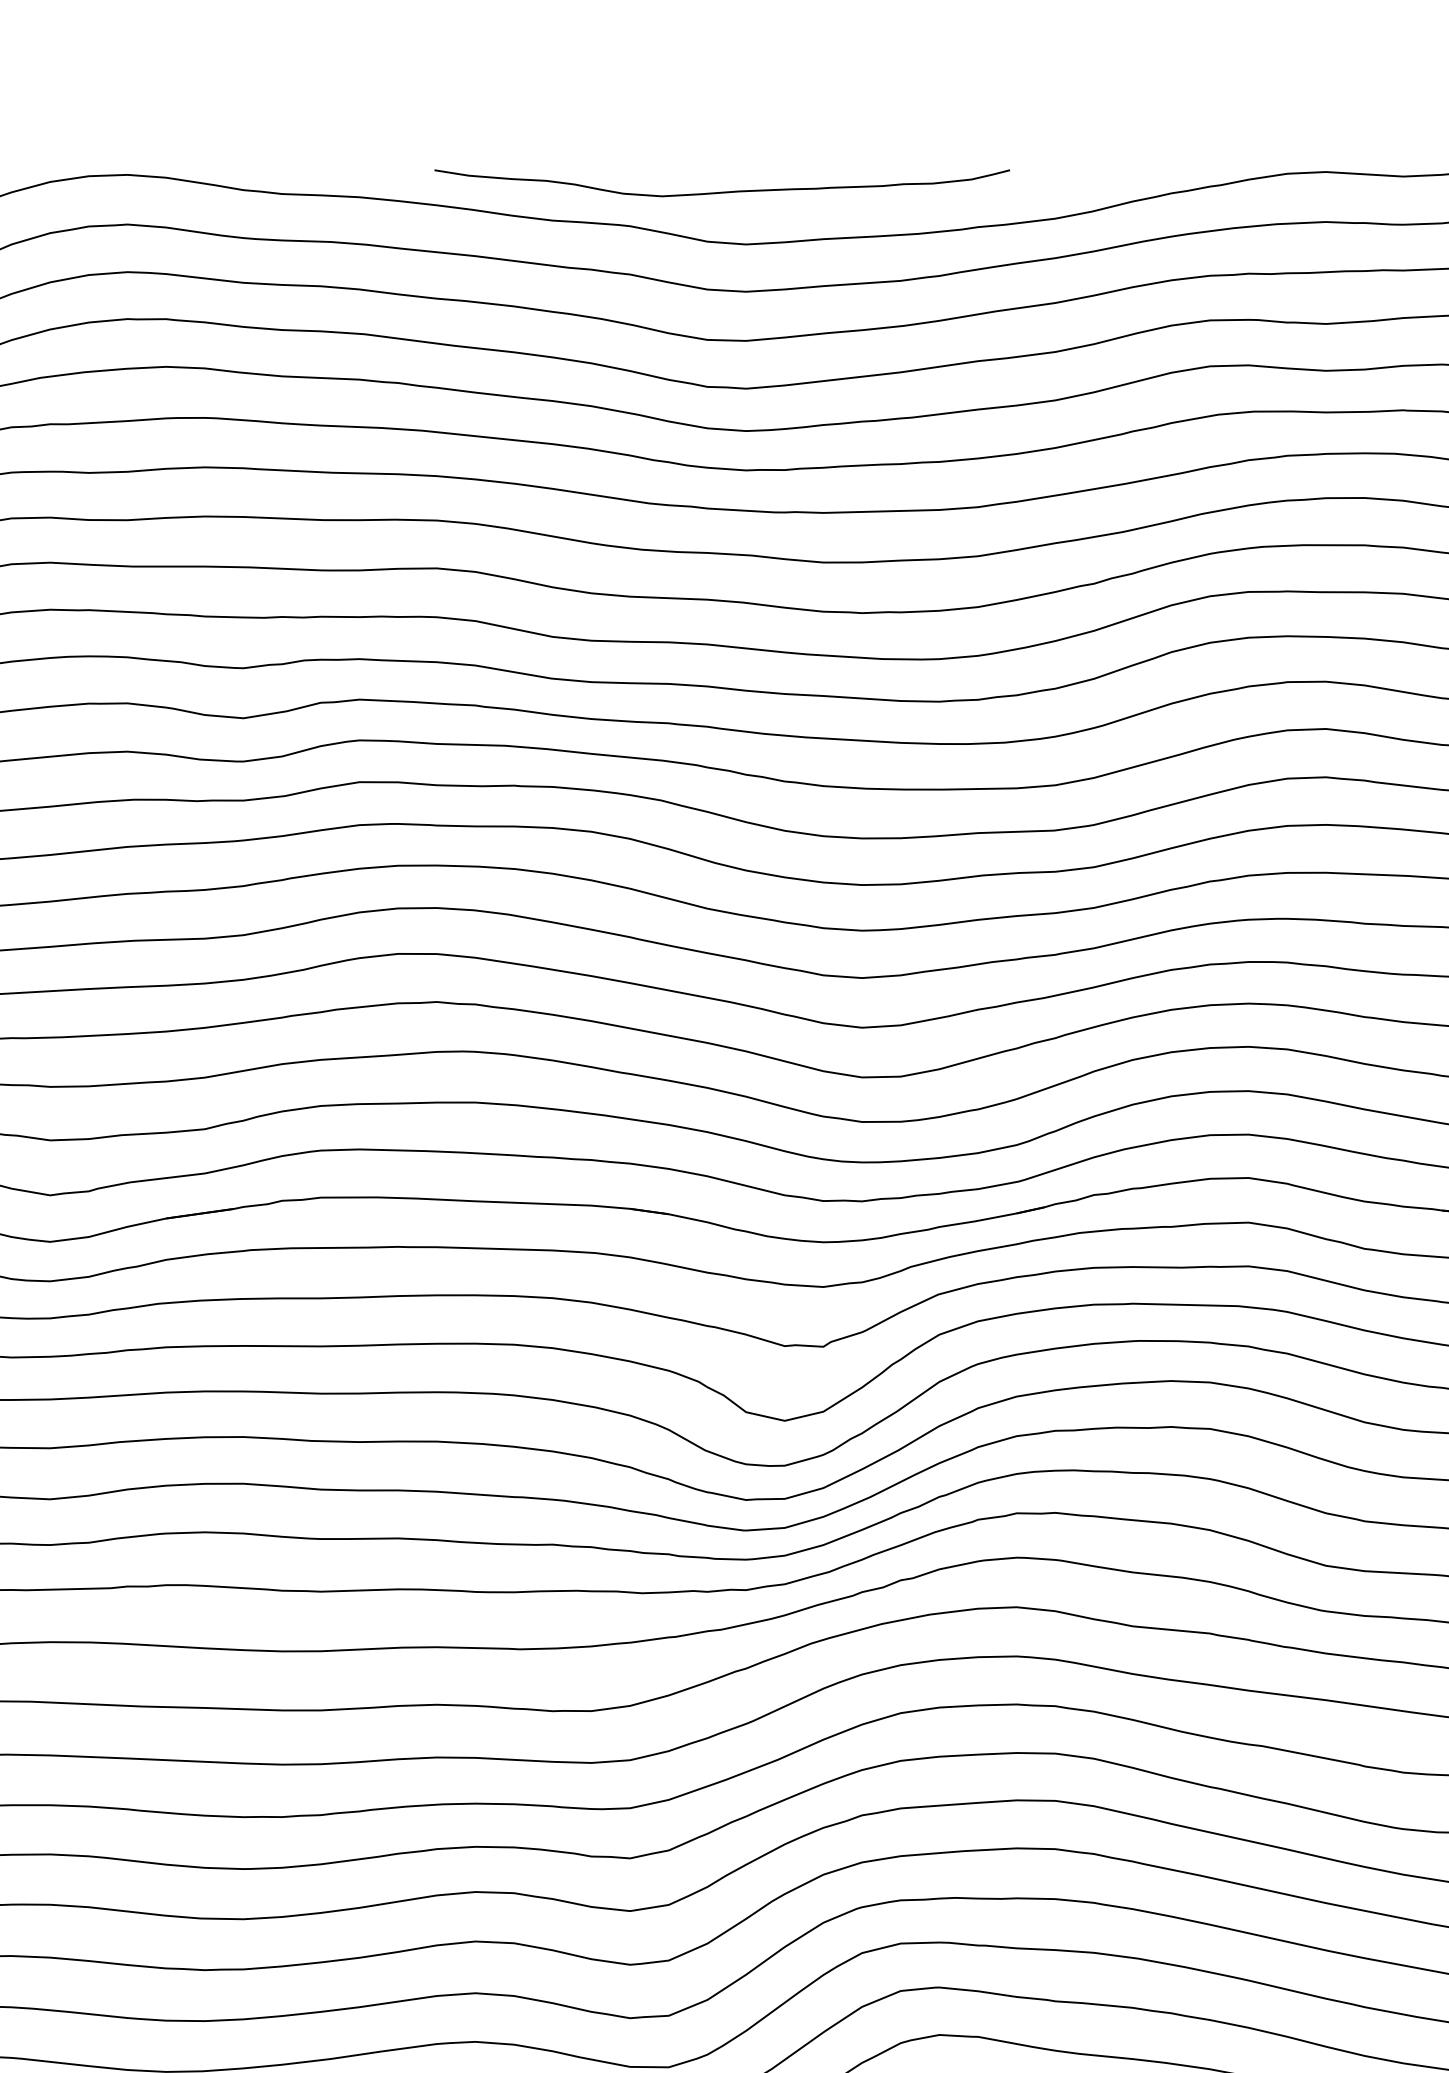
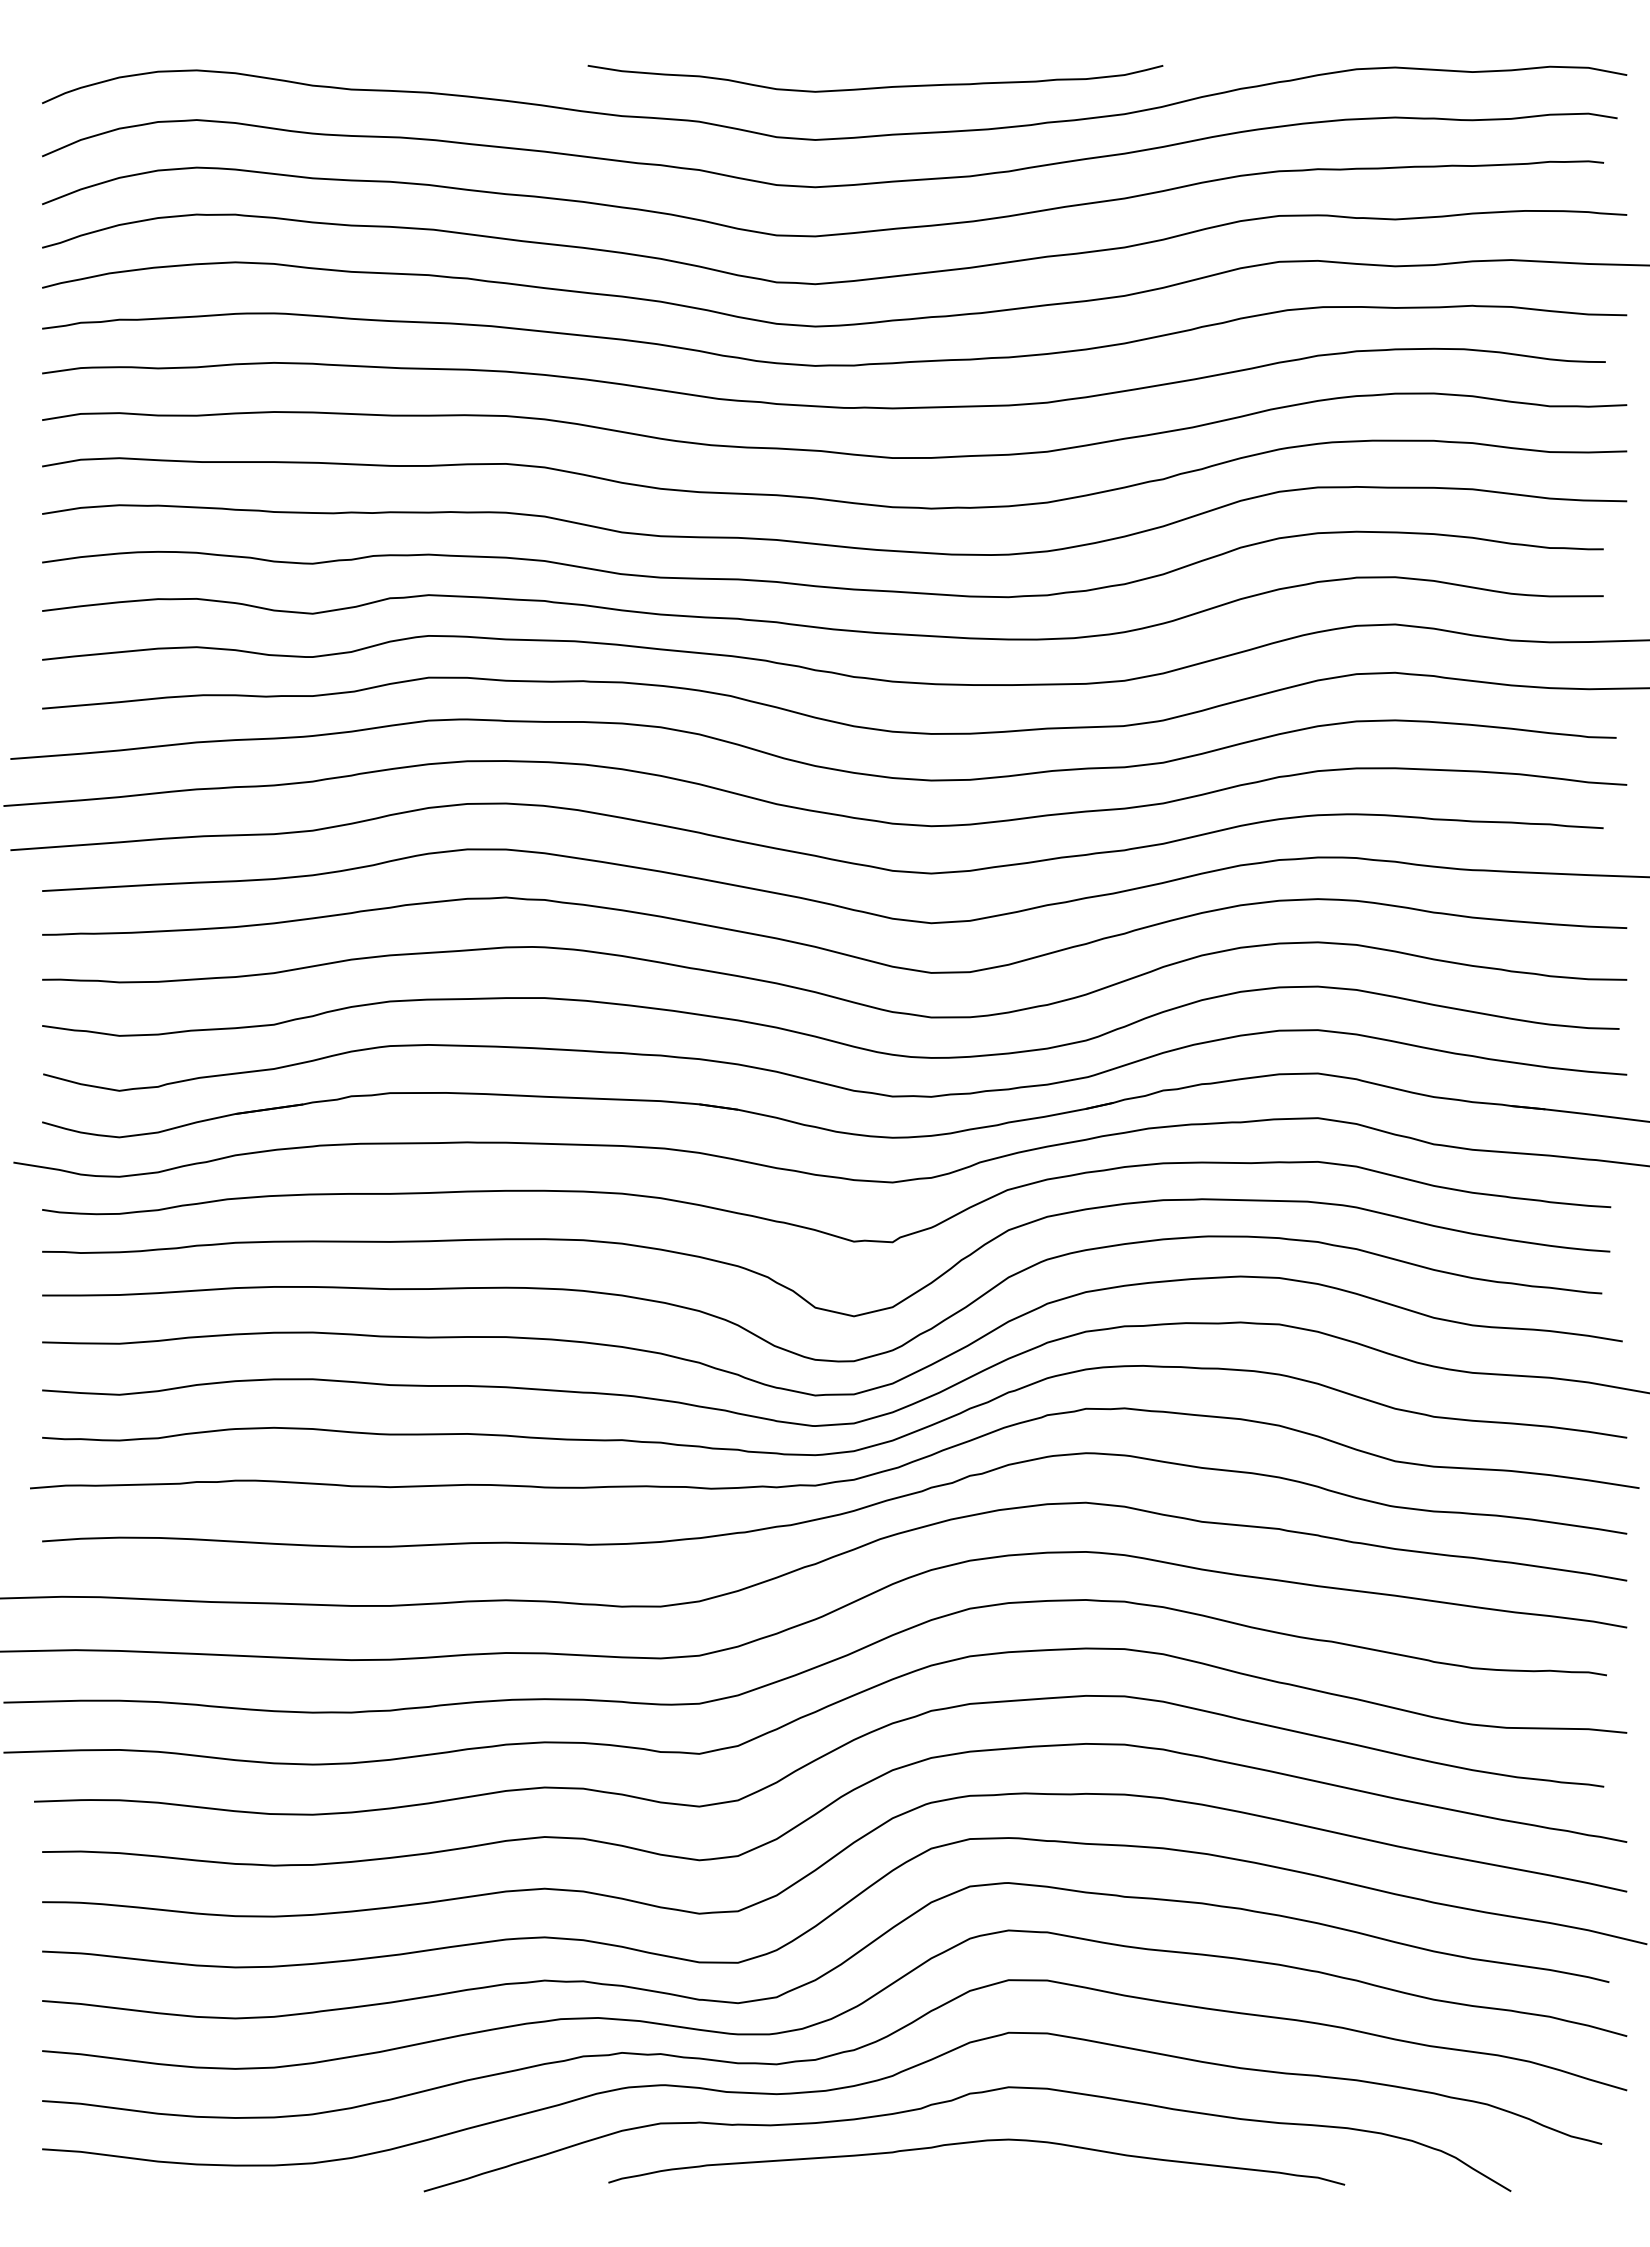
curve: (722, 192) -> (875, 87), moved

